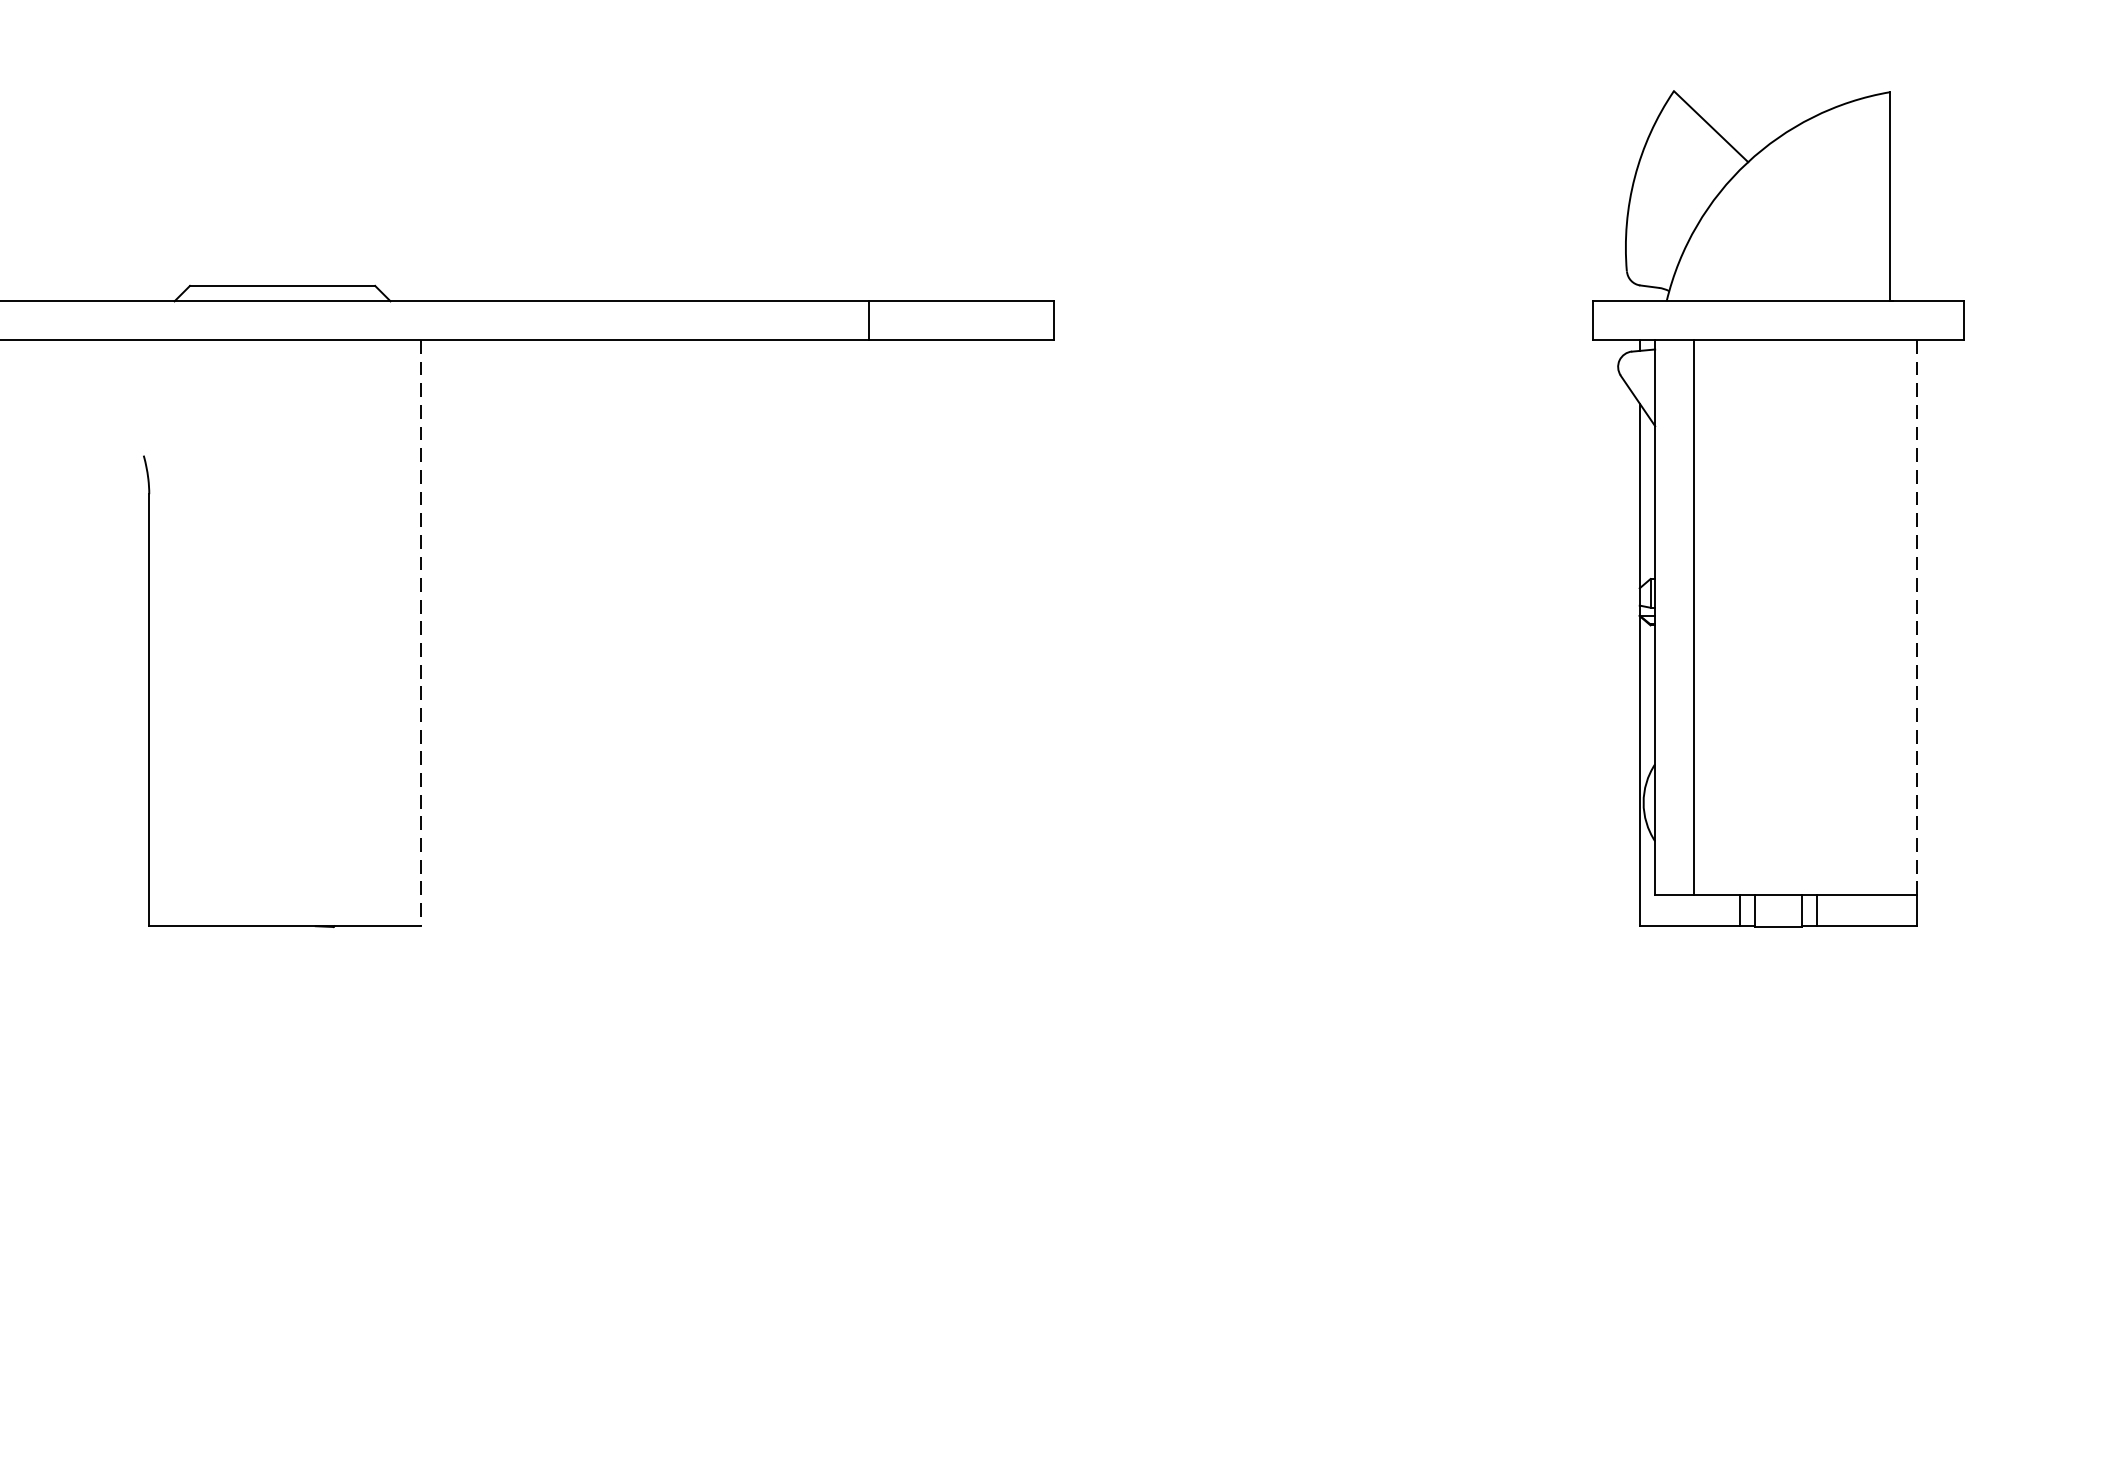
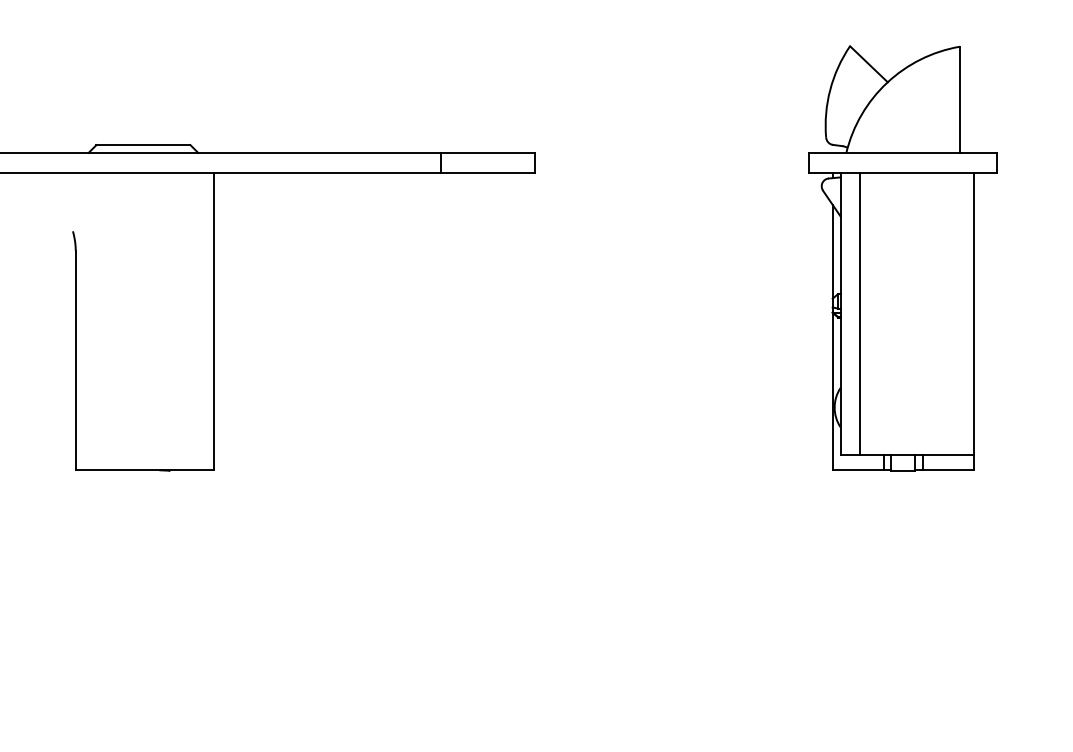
line: (1916, 619) -> (973, 314), dashed -> solid
line: (420, 633) -> (213, 321), dashed -> solid

